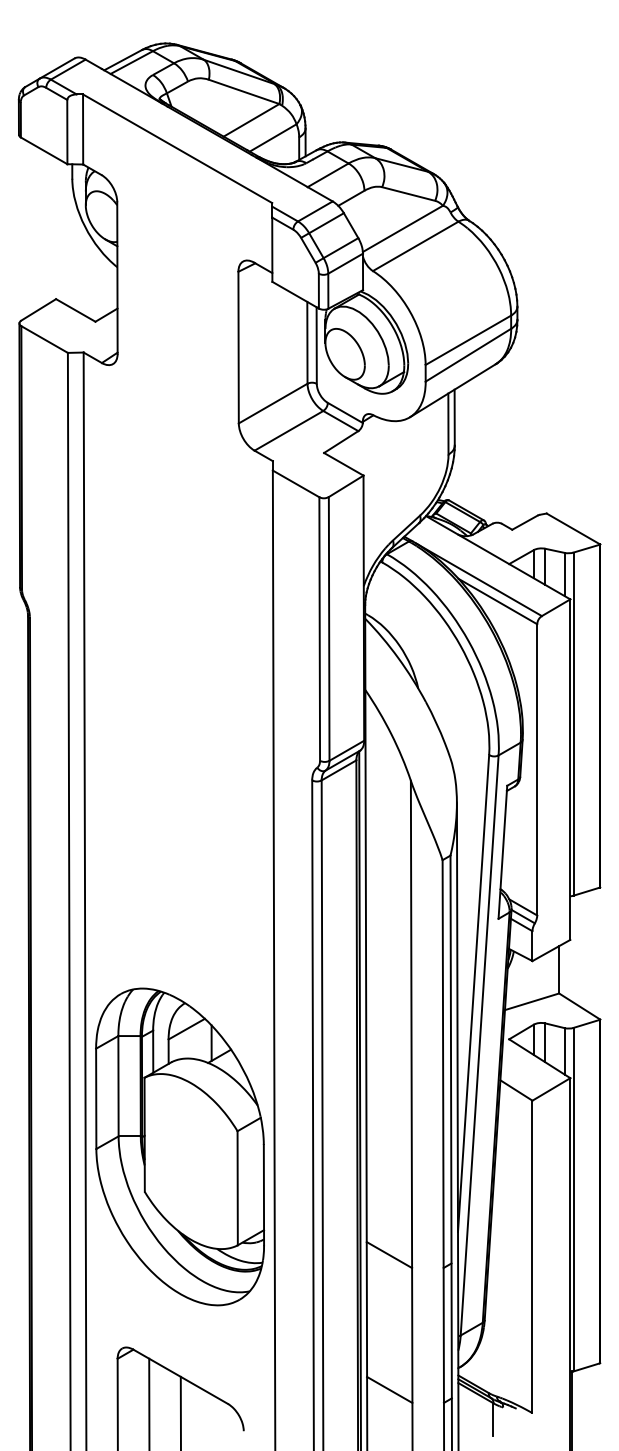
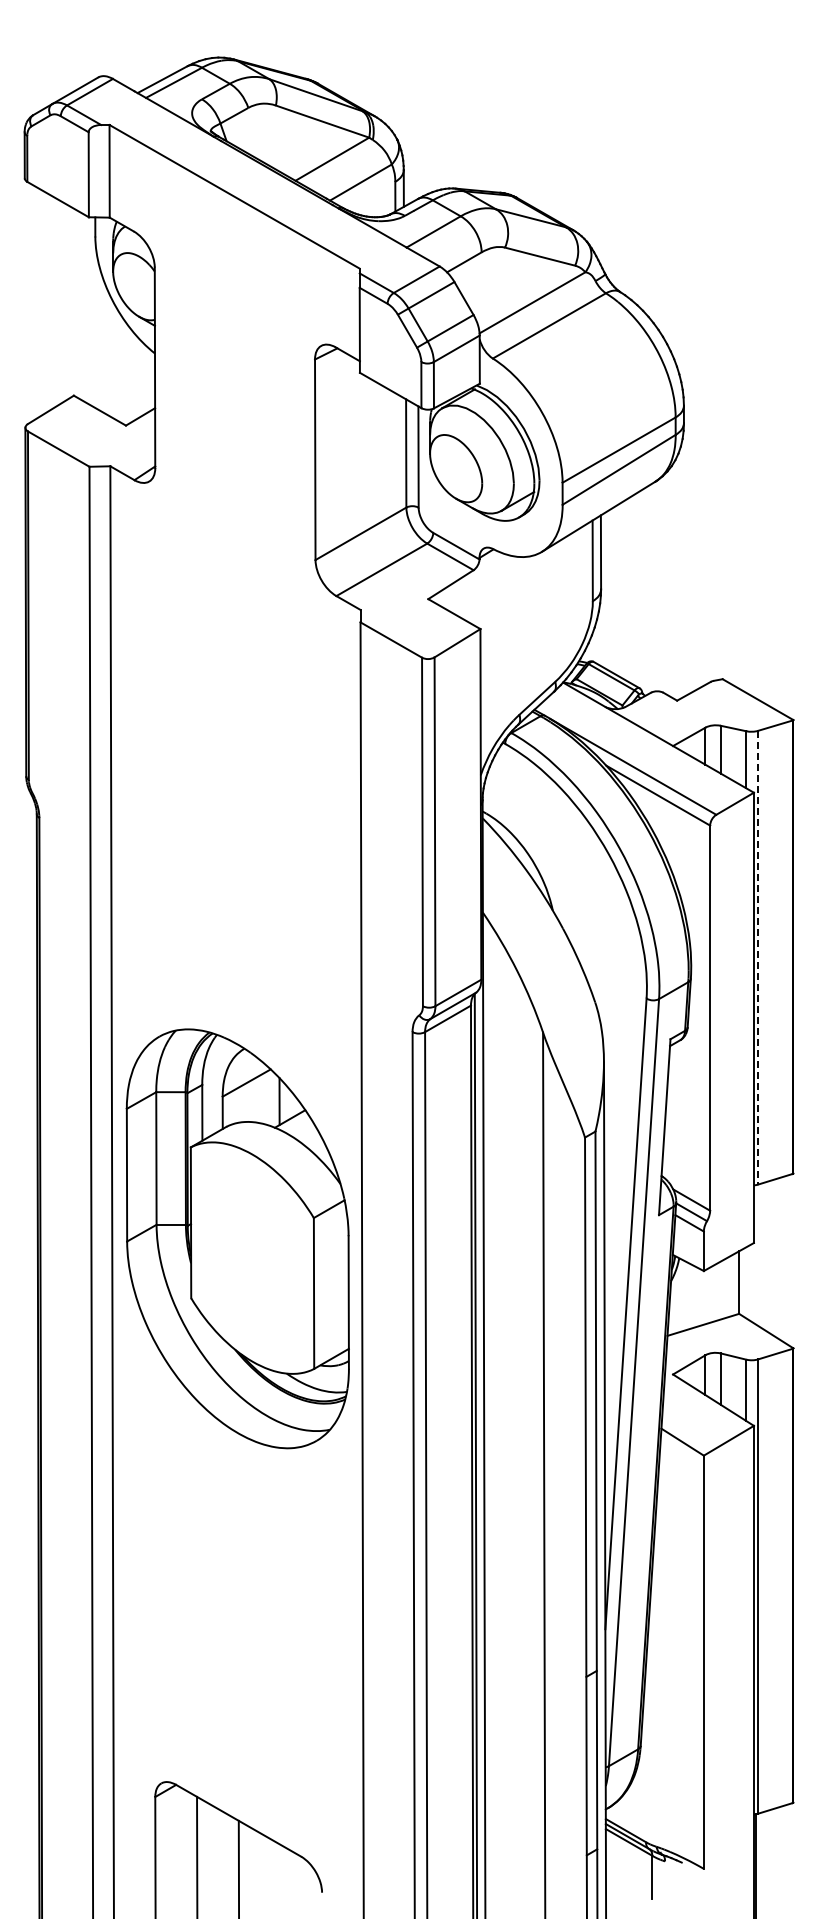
line: (573, 723) -> (758, 957), solid -> dashed
part: (179, 1146) -> (237, 1238), moved
line: (389, 1254) -> (514, 1659), removed
line: (390, 1389) -> (515, 1837), removed

